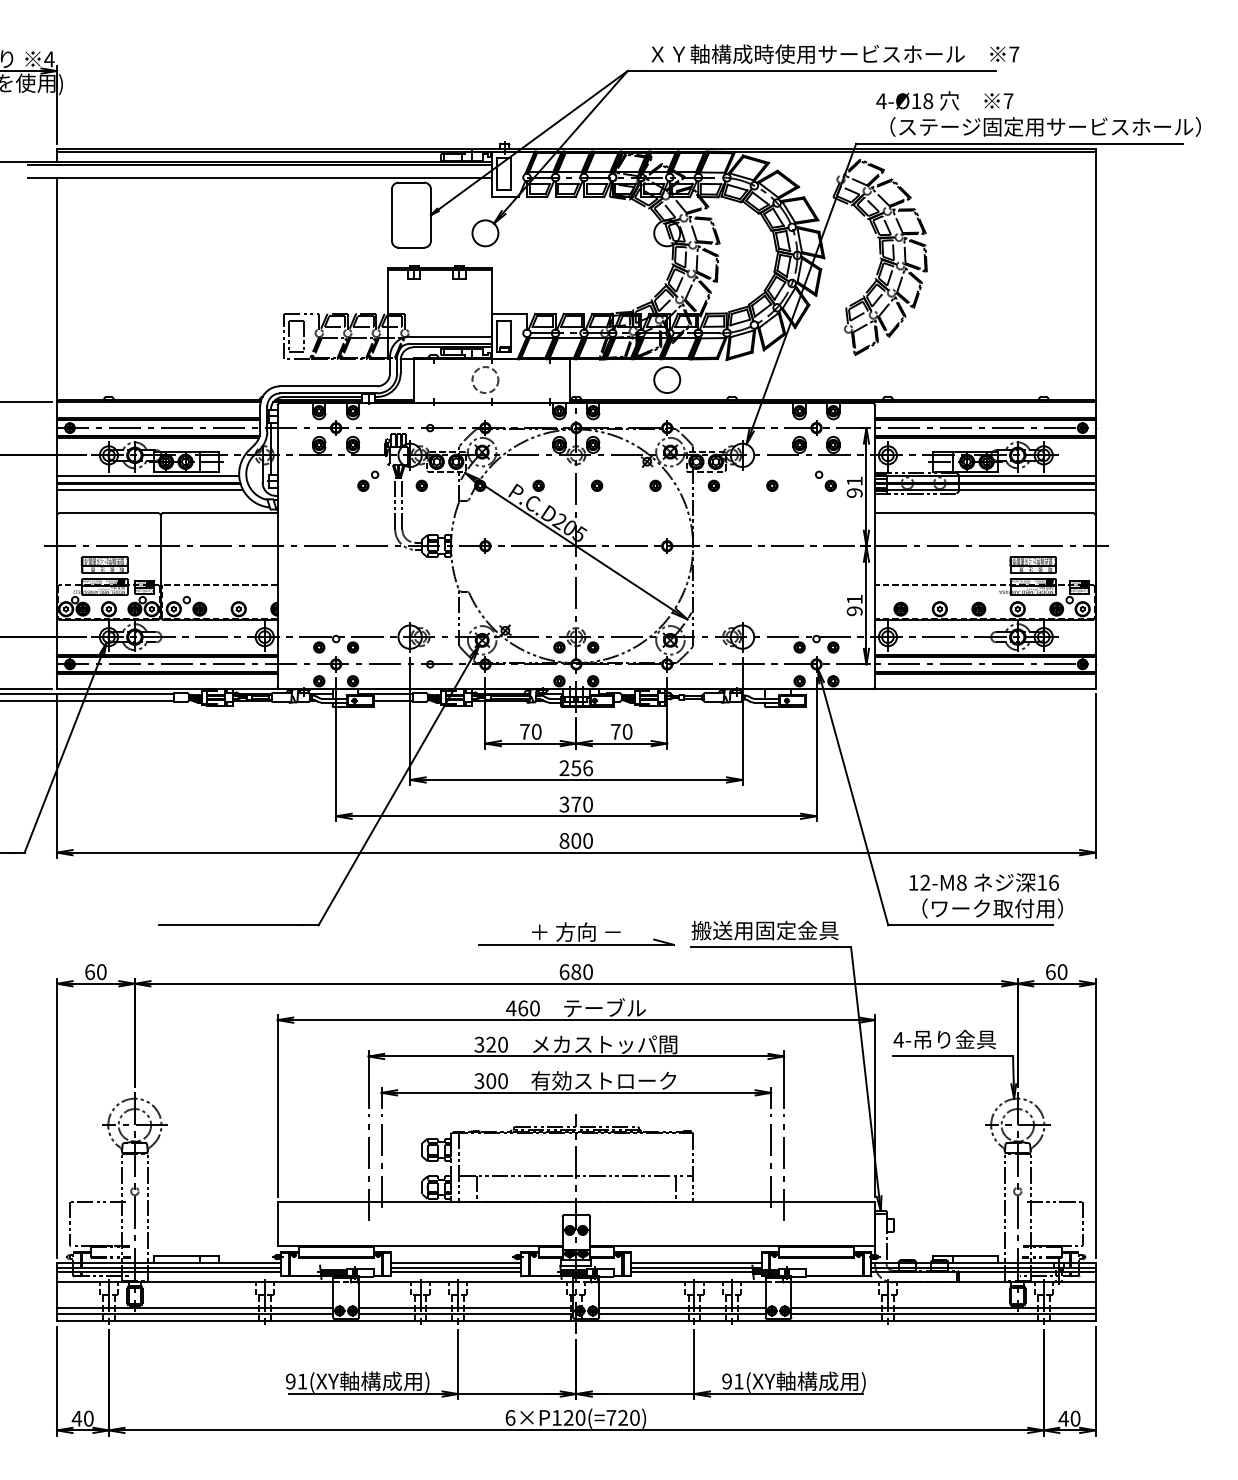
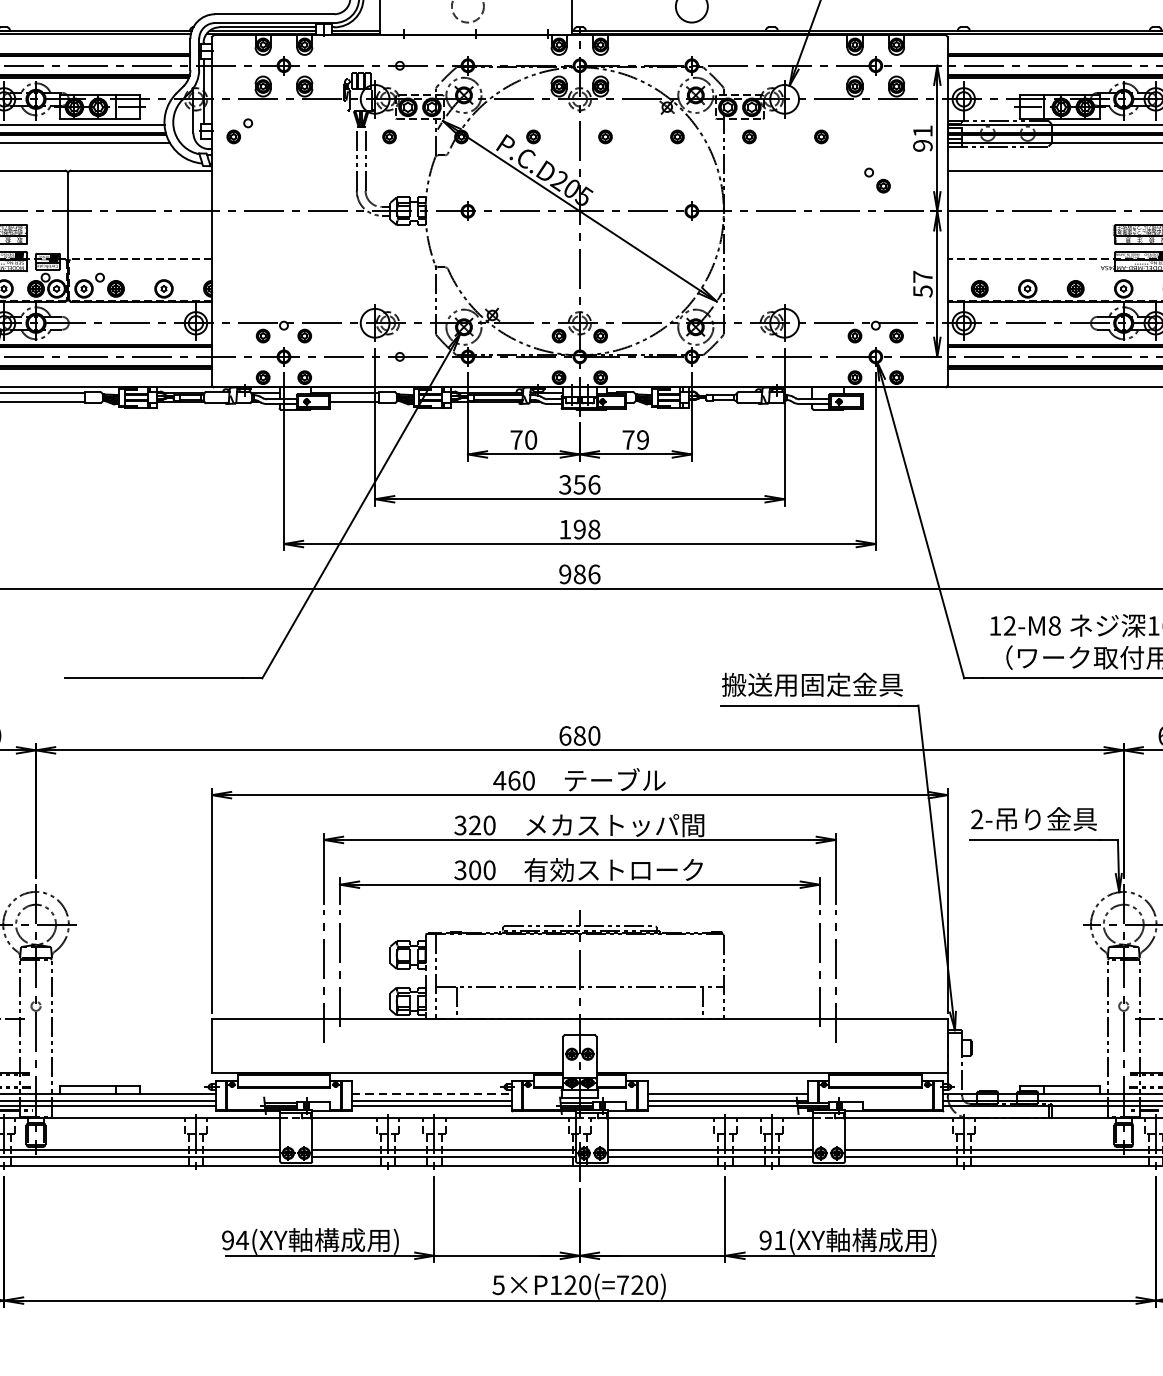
part: (368, 480) -> (240, 130), moved
part: (825, 480) -> (877, 179), moved
text: (854, 605) -> (922, 284), 91 -> 57
text: (627, 731) -> (642, 439), 70 -> 79
text: (564, 768) -> (565, 485), 256 -> 356
text: (575, 804) -> (578, 529), 370 -> 198
text: (576, 840) -> (580, 573), 800 -> 986
part: (576, 933) -> (580, 688), removed
text: (898, 1039) -> (976, 819), 4- -> 2-
line: (456, 1262) -> (432, 1093), solid -> dashed
text: (302, 1381) -> (242, 1240), 91(XY -> 94(XY
text: (510, 1417) -> (498, 1284), 6×P120(=720) -> 5×P120(=720)

